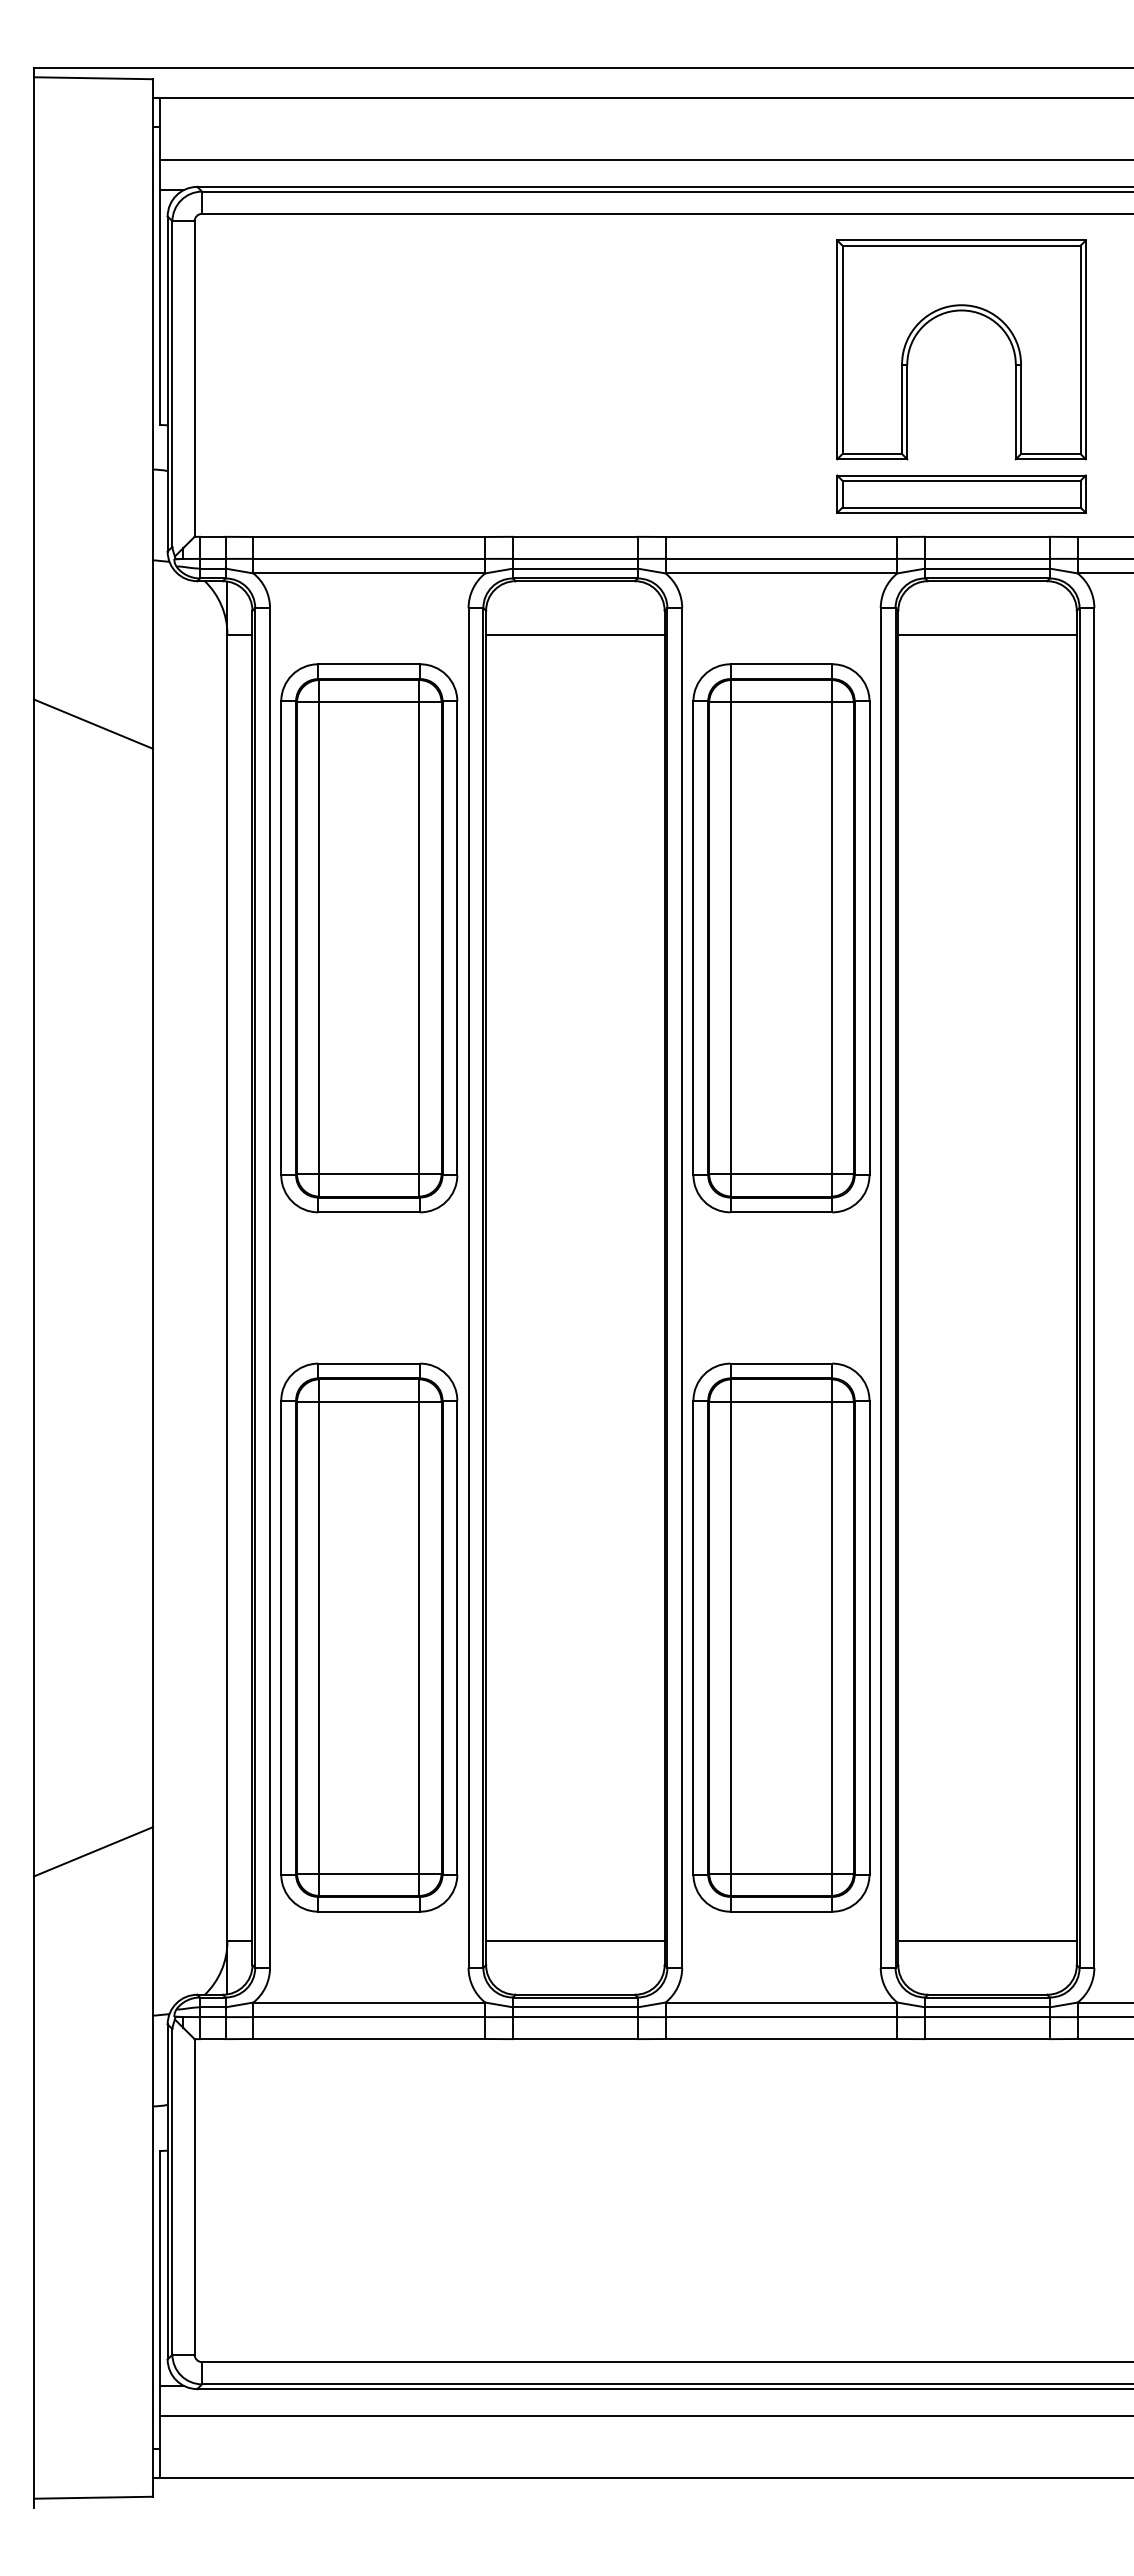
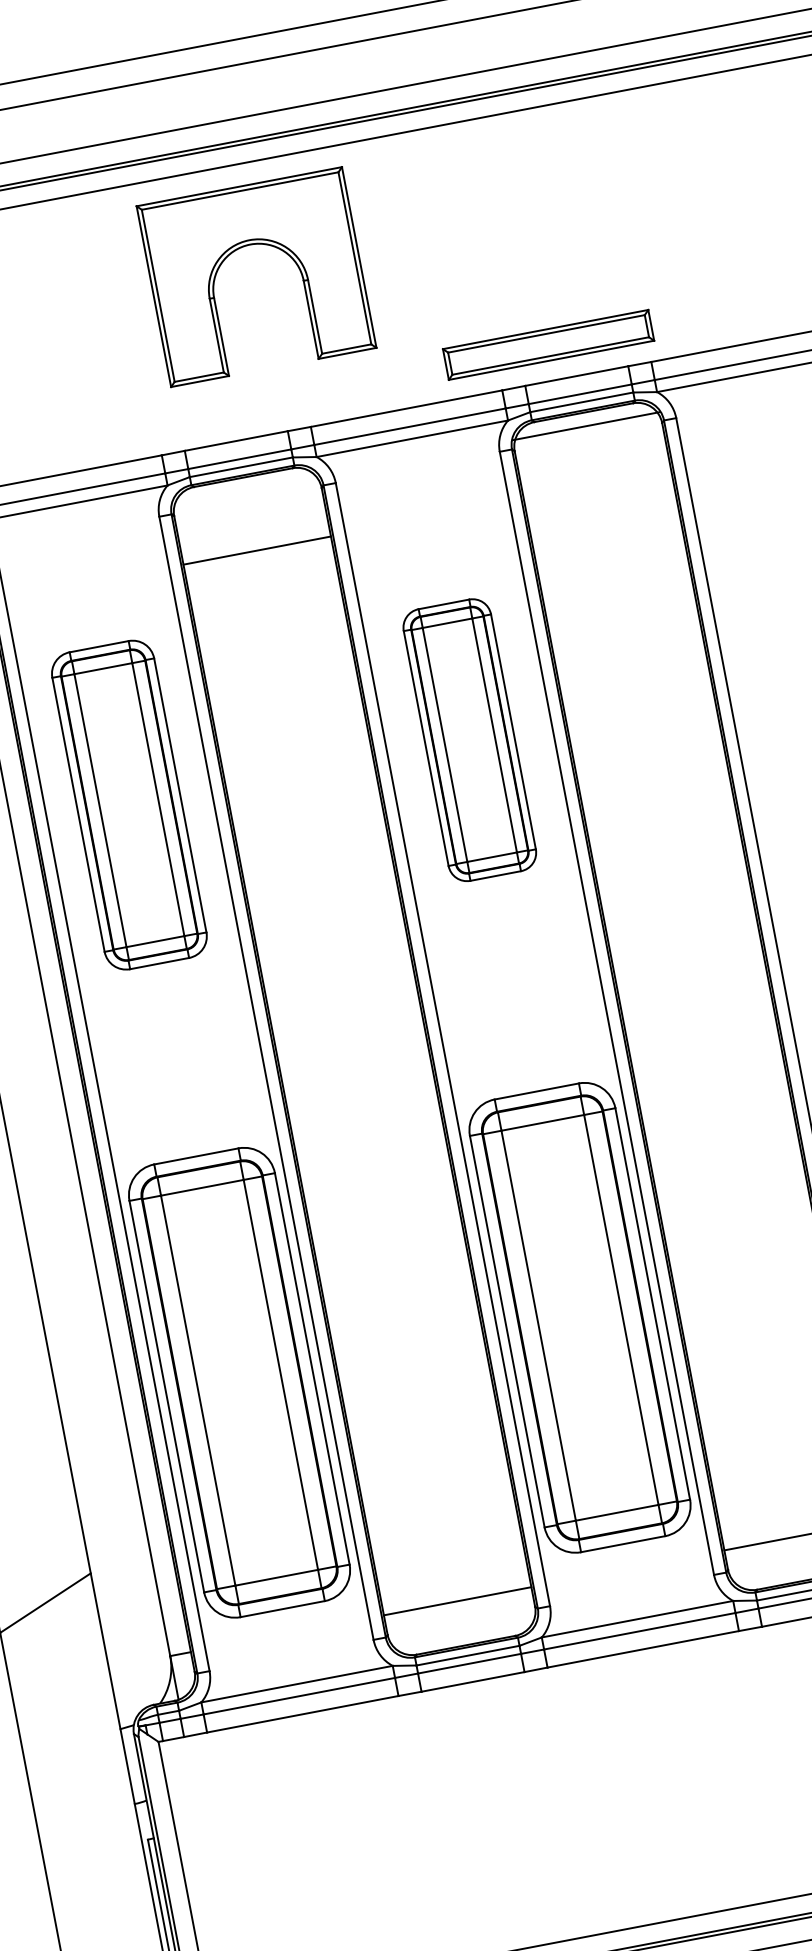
part: (961, 311) -> (250, 245), moved
line: (575, 634) -> (257, 550), moved
line: (987, 634) -> (586, 426), moved
part: (369, 938) -> (129, 805), size x0.7
part: (781, 938) -> (469, 740), size x0.6

